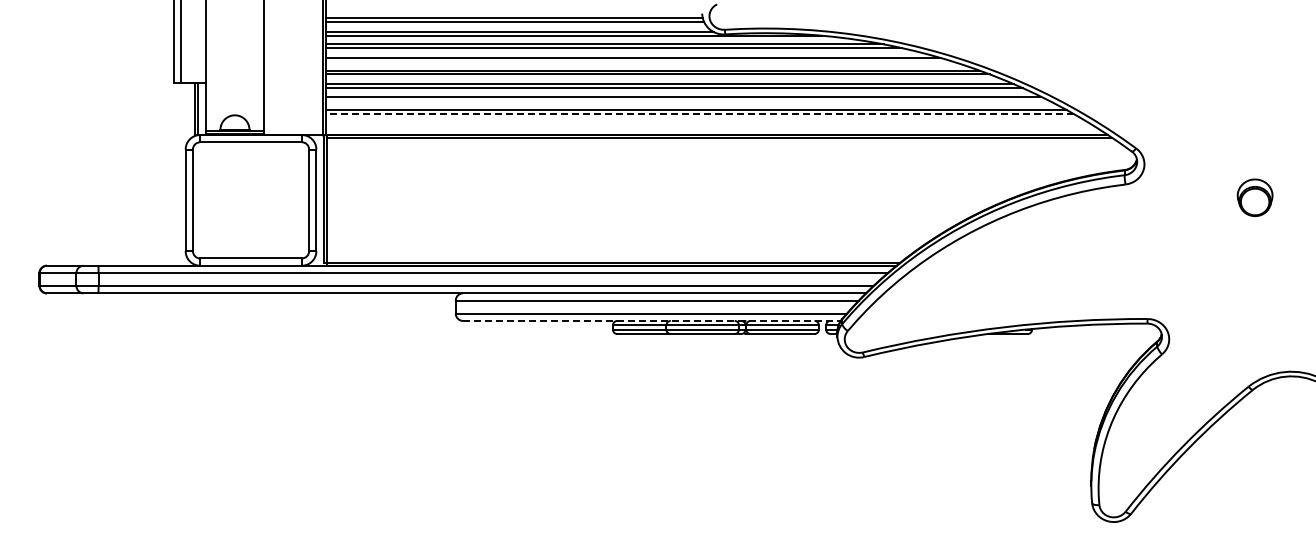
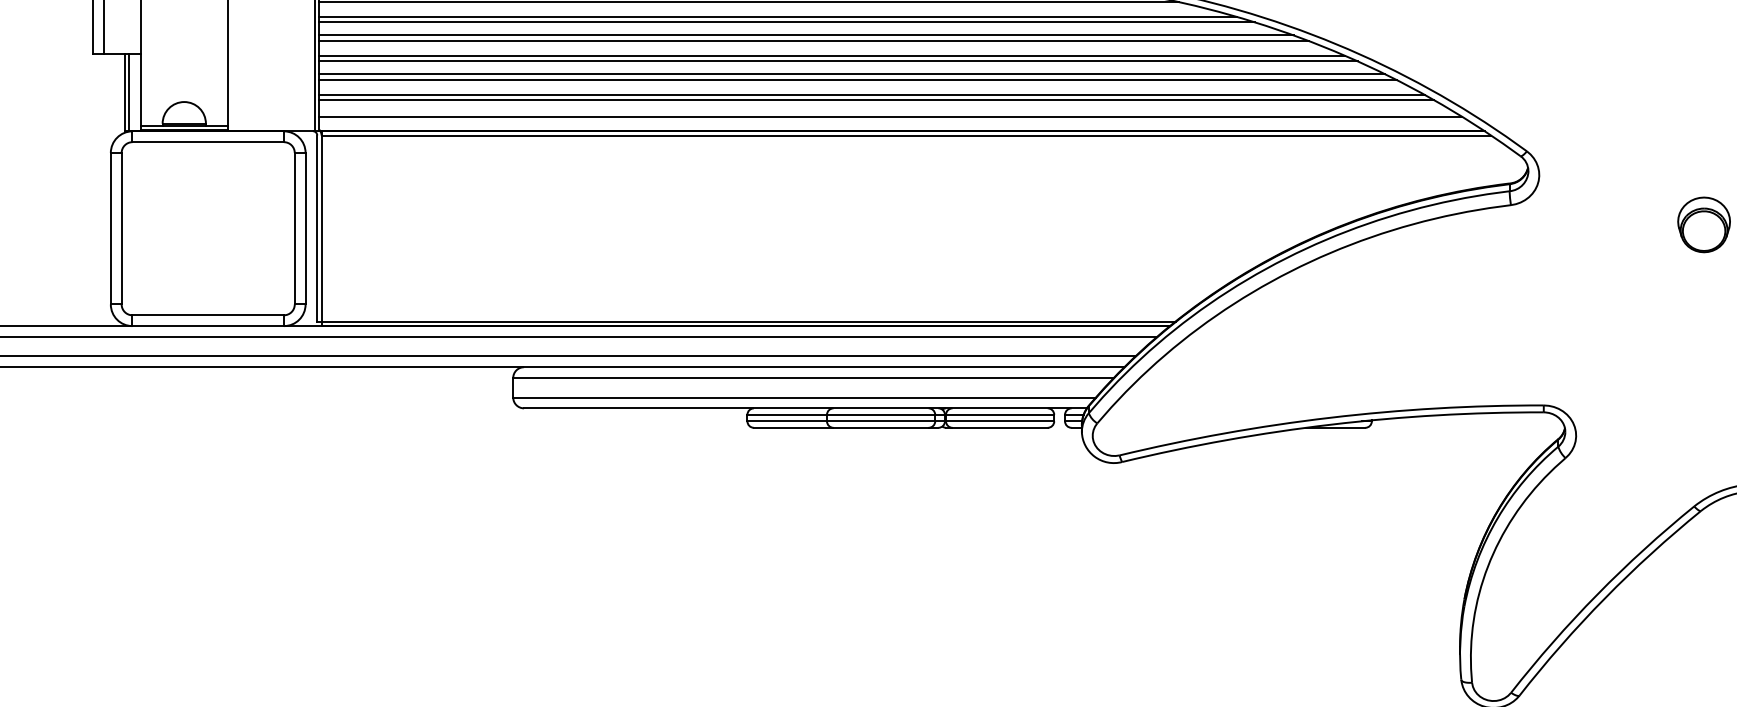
line: (639, 61) -> (786, 21), added
line: (686, 100) -> (856, 79), added
line: (699, 114) -> (876, 100), dashed -> solid
line: (708, 125) -> (889, 117), added
line: (651, 320) -> (804, 407), dashed -> solid

